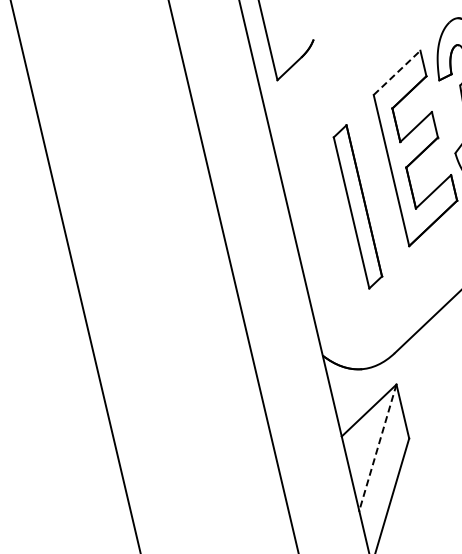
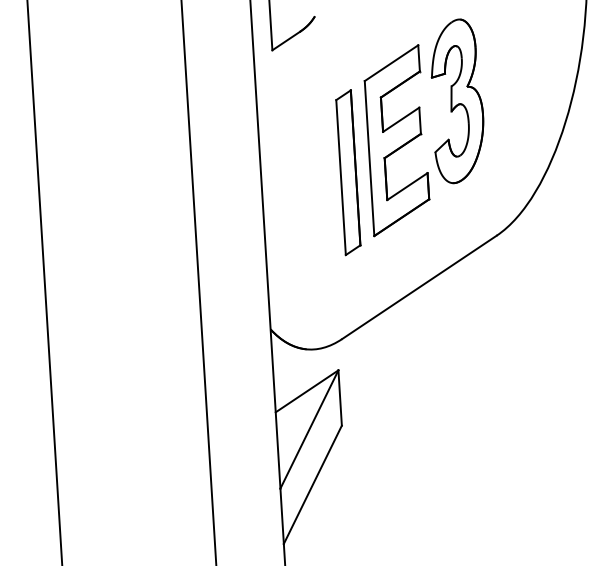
line: (396, 72) -> (391, 62), dashed -> solid
part: (358, 206) -> (348, 172), moved
line: (377, 447) -> (309, 429), dashed -> solid

